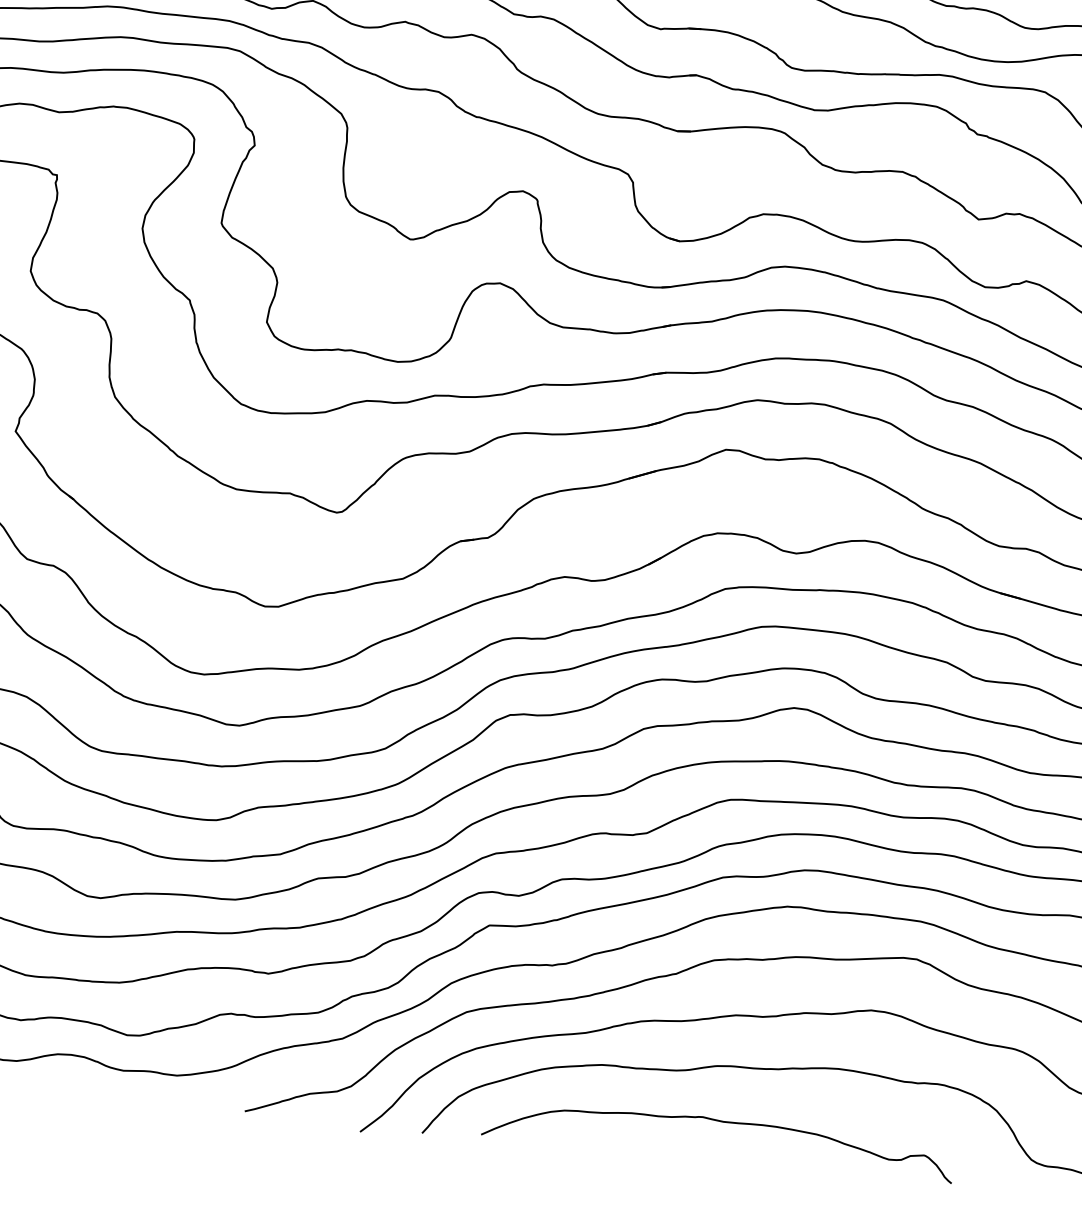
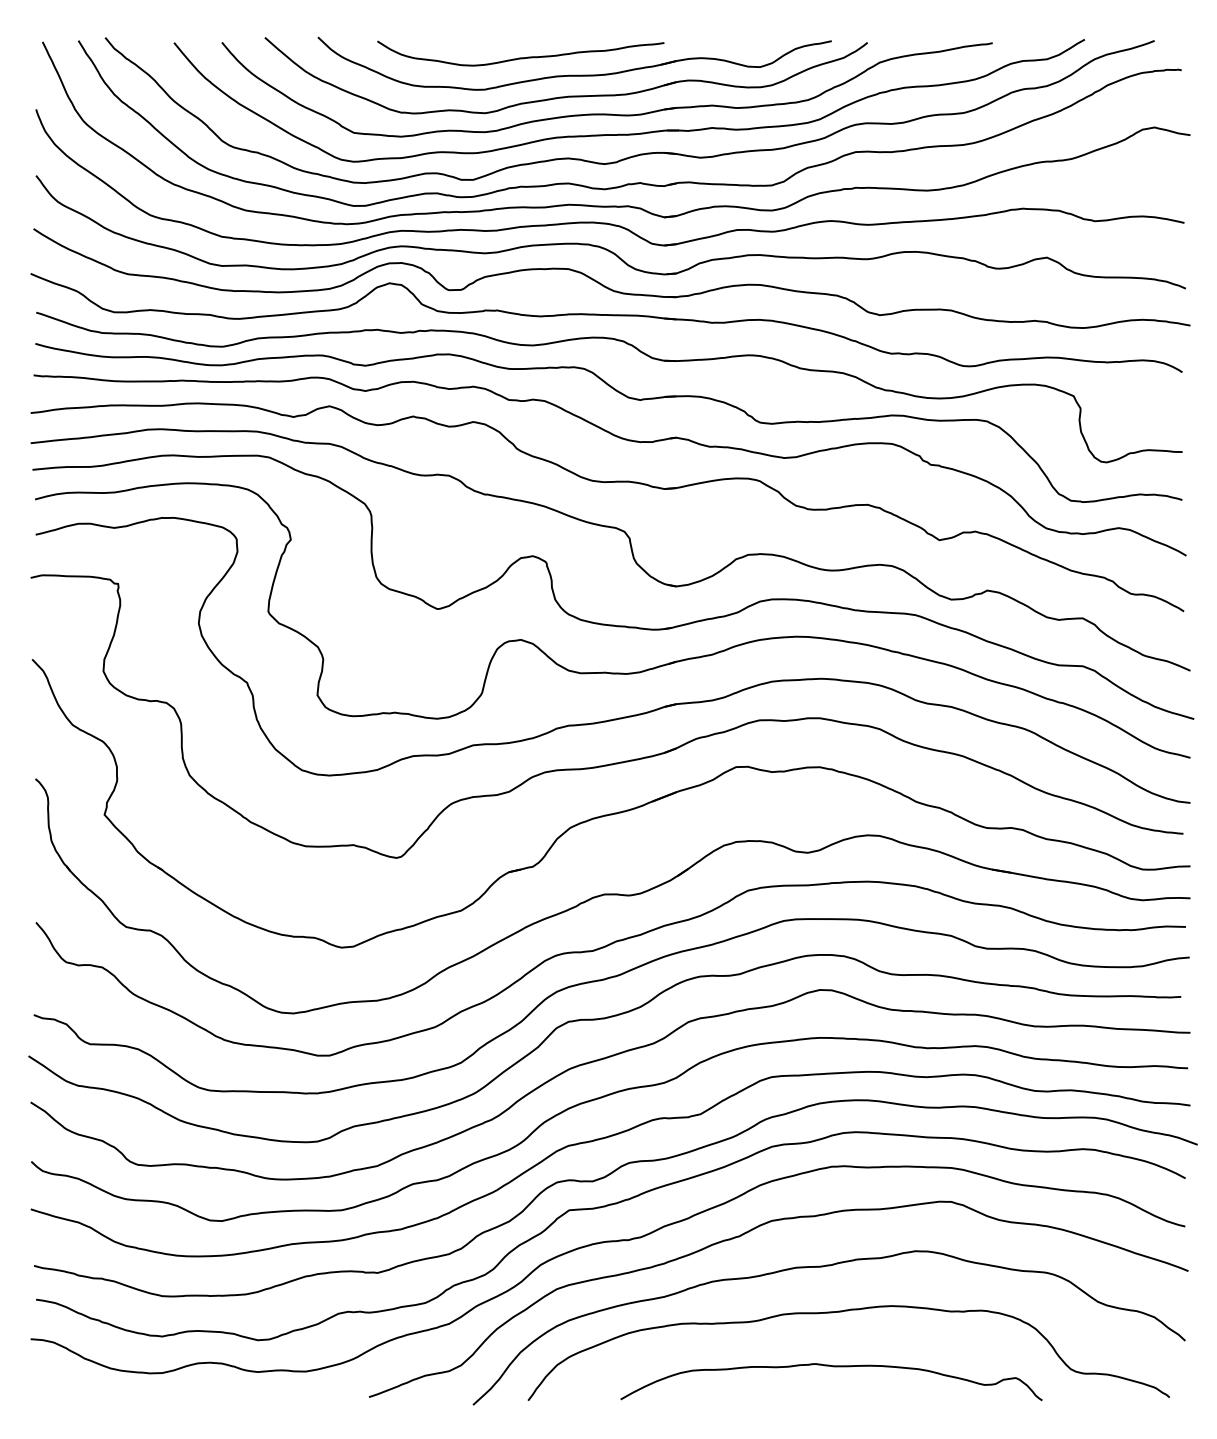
curve: (722, 1123) -> (833, 1367), moved

